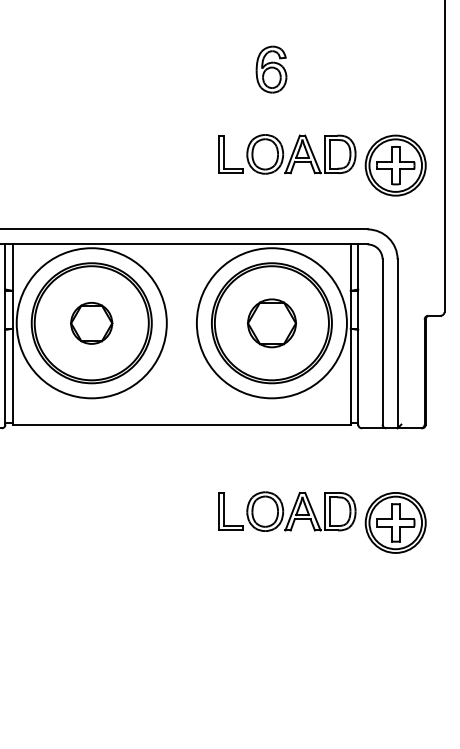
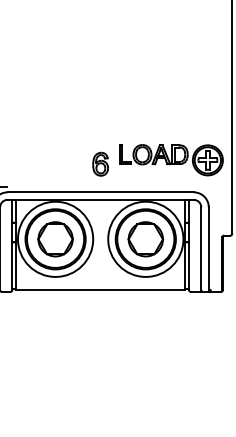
part: (271, 68) -> (100, 163), moved
part: (91, 323) -> (55, 239), size x1.67
part: (271, 323) -> (145, 239), size x1.43
part: (323, 523) -> (171, 339), removed

